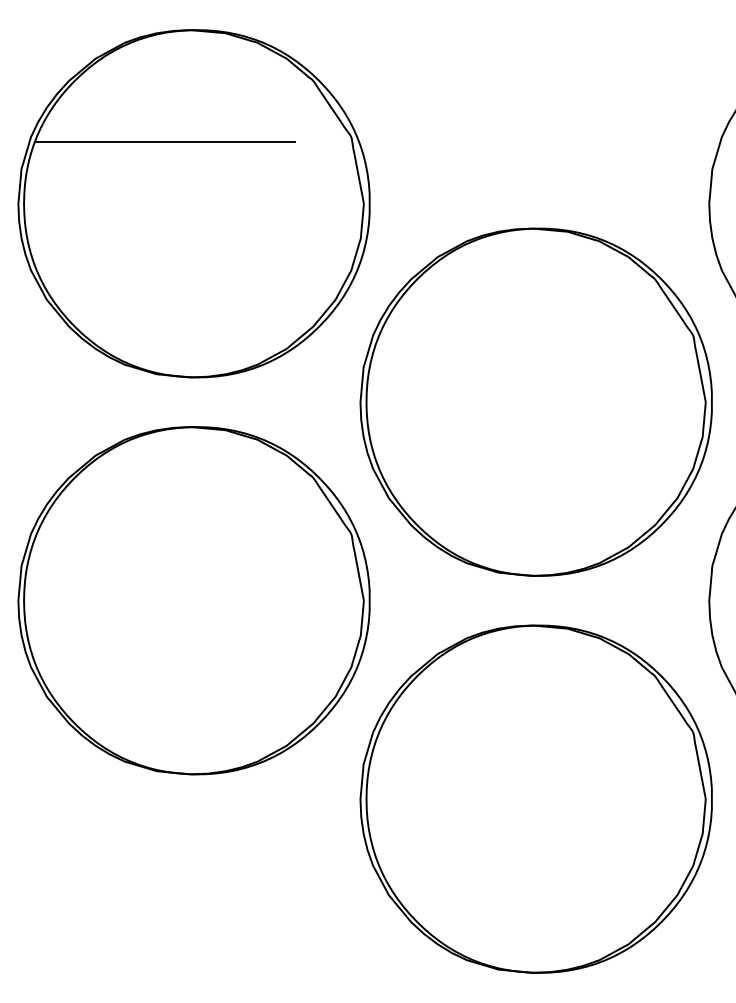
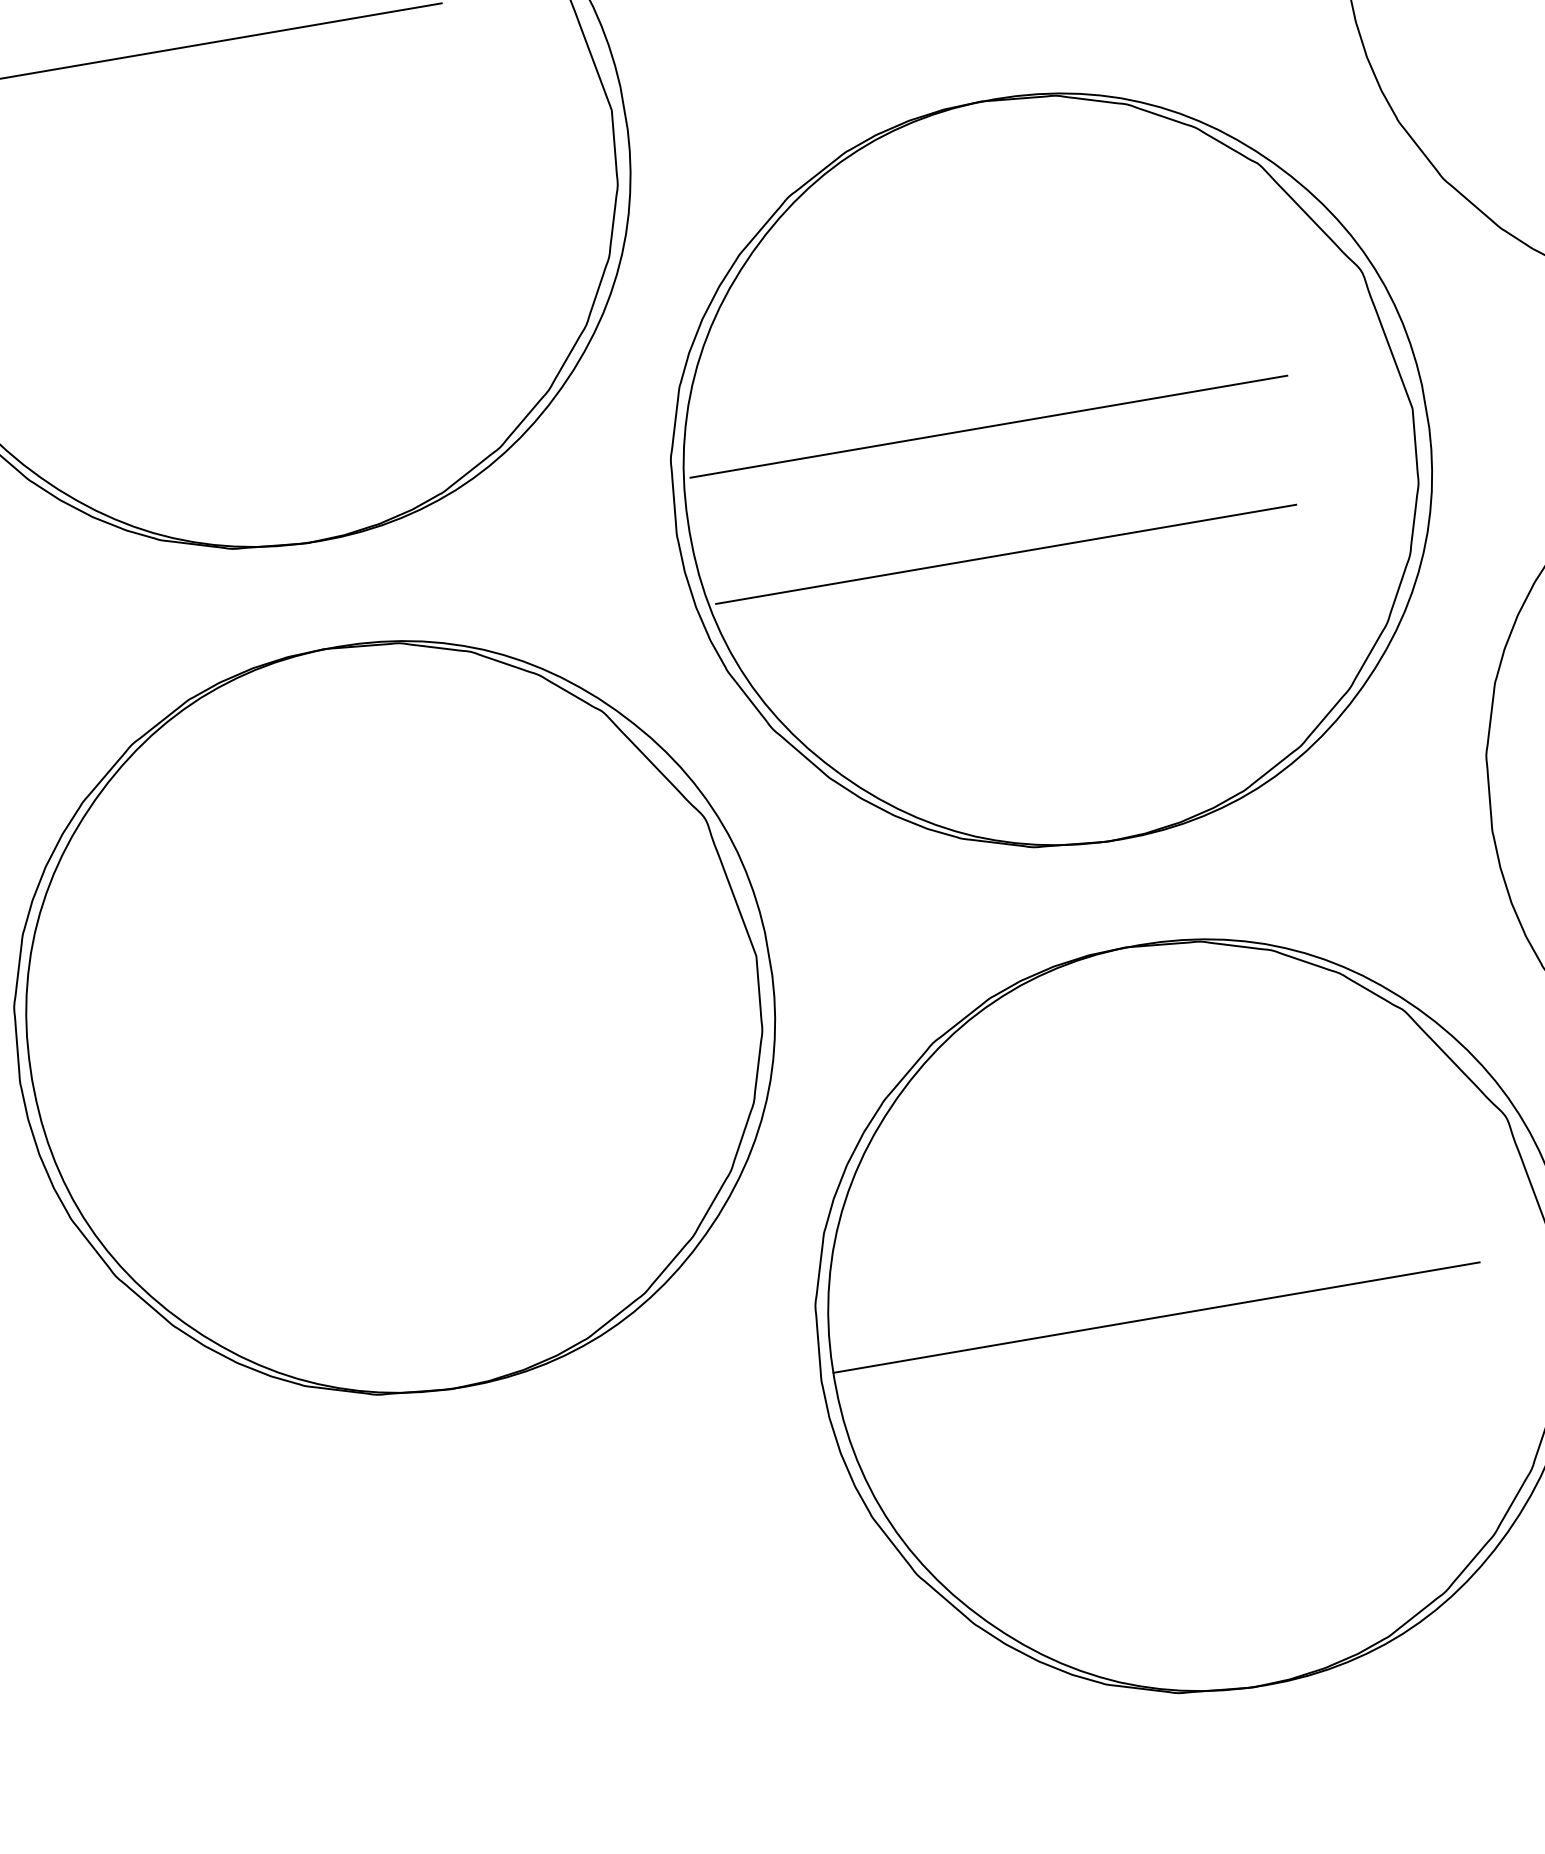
line: (511, 377) -> (989, 426), added
line: (509, 437) -> (1007, 555), added
line: (517, 796) -> (1154, 1317), added

